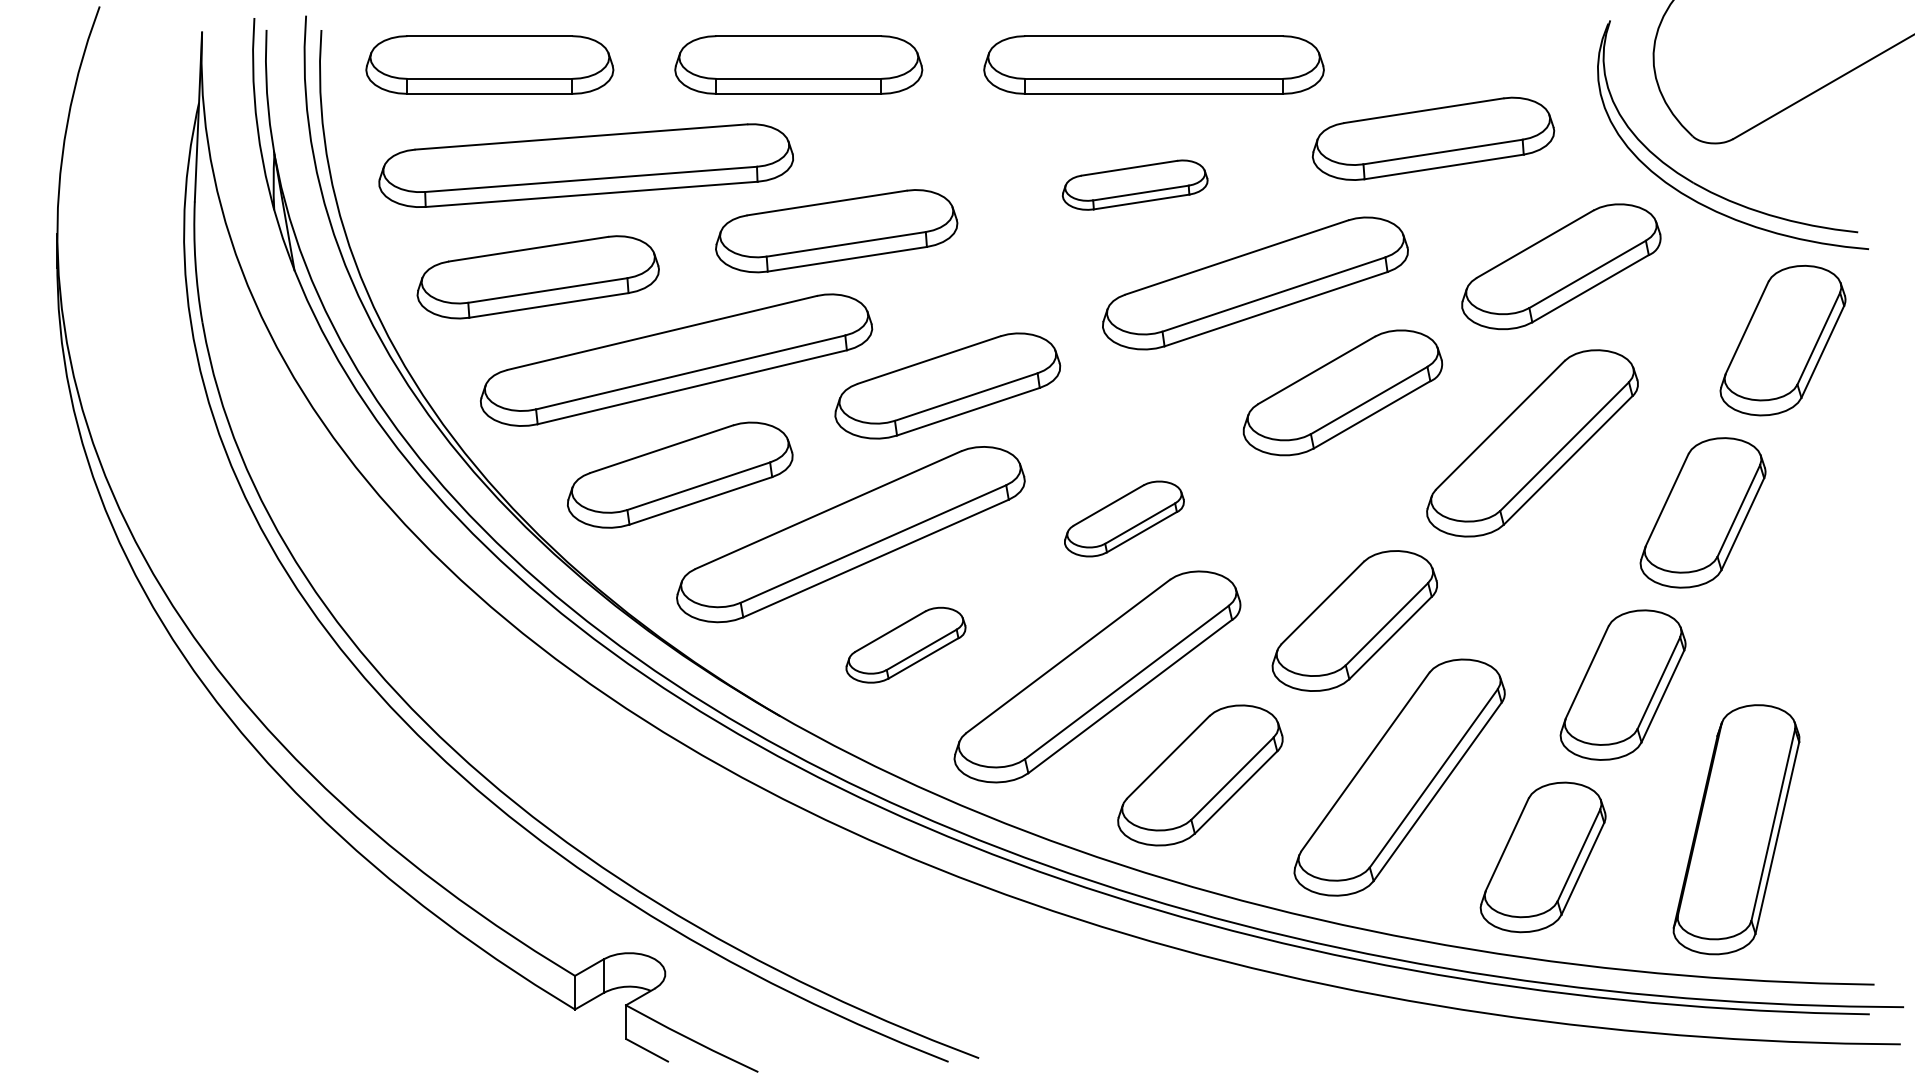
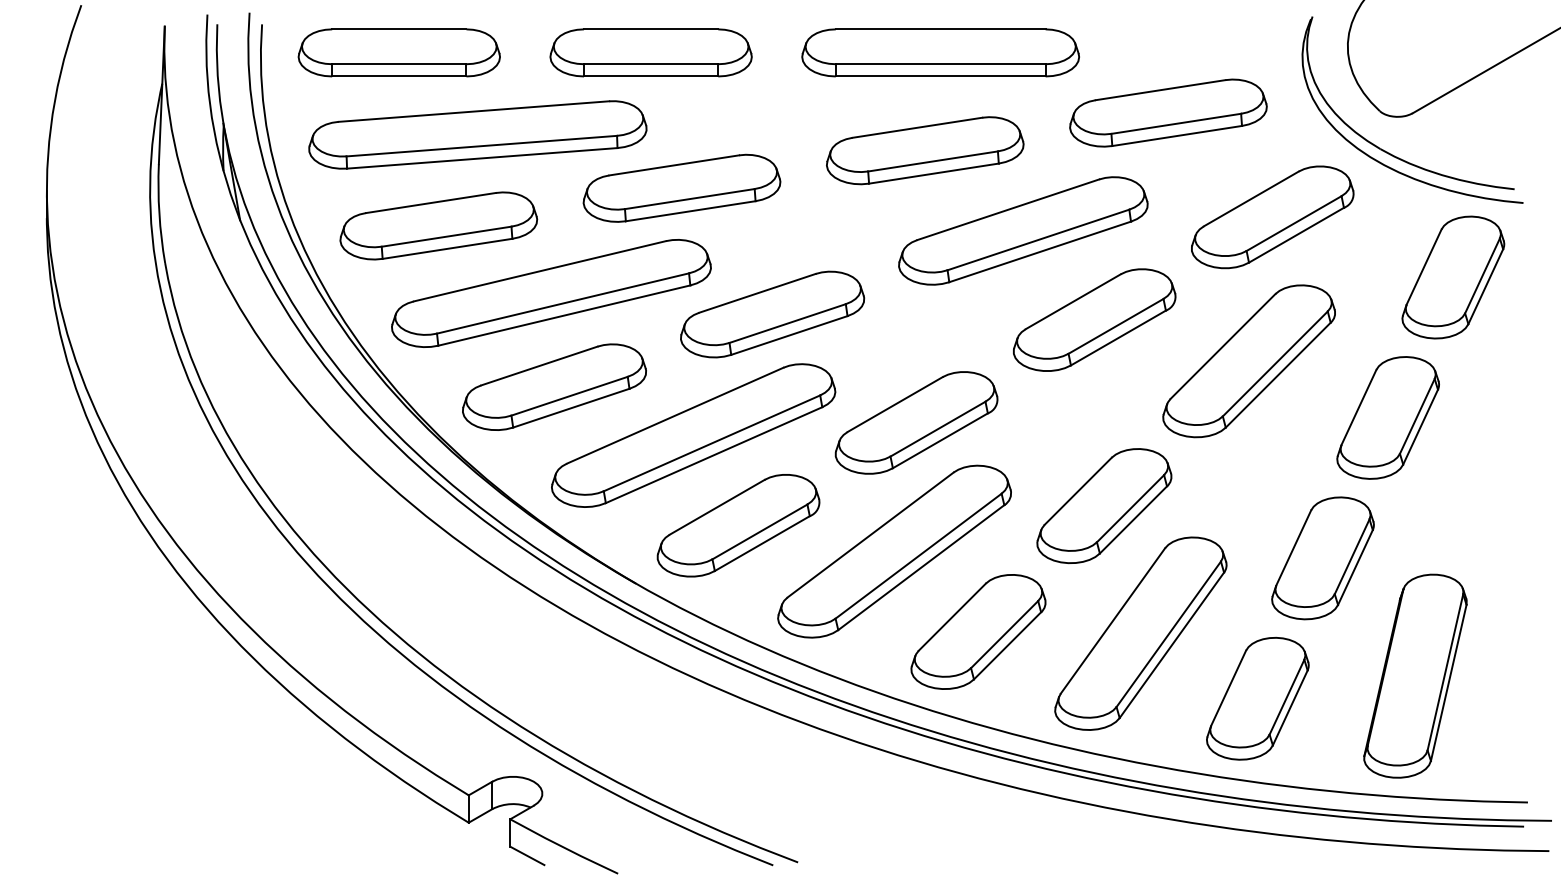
part: (1135, 184) -> (925, 150), size x1.67
part: (1124, 518) -> (916, 422), size x1.67
part: (905, 644) -> (738, 525), size x1.67

